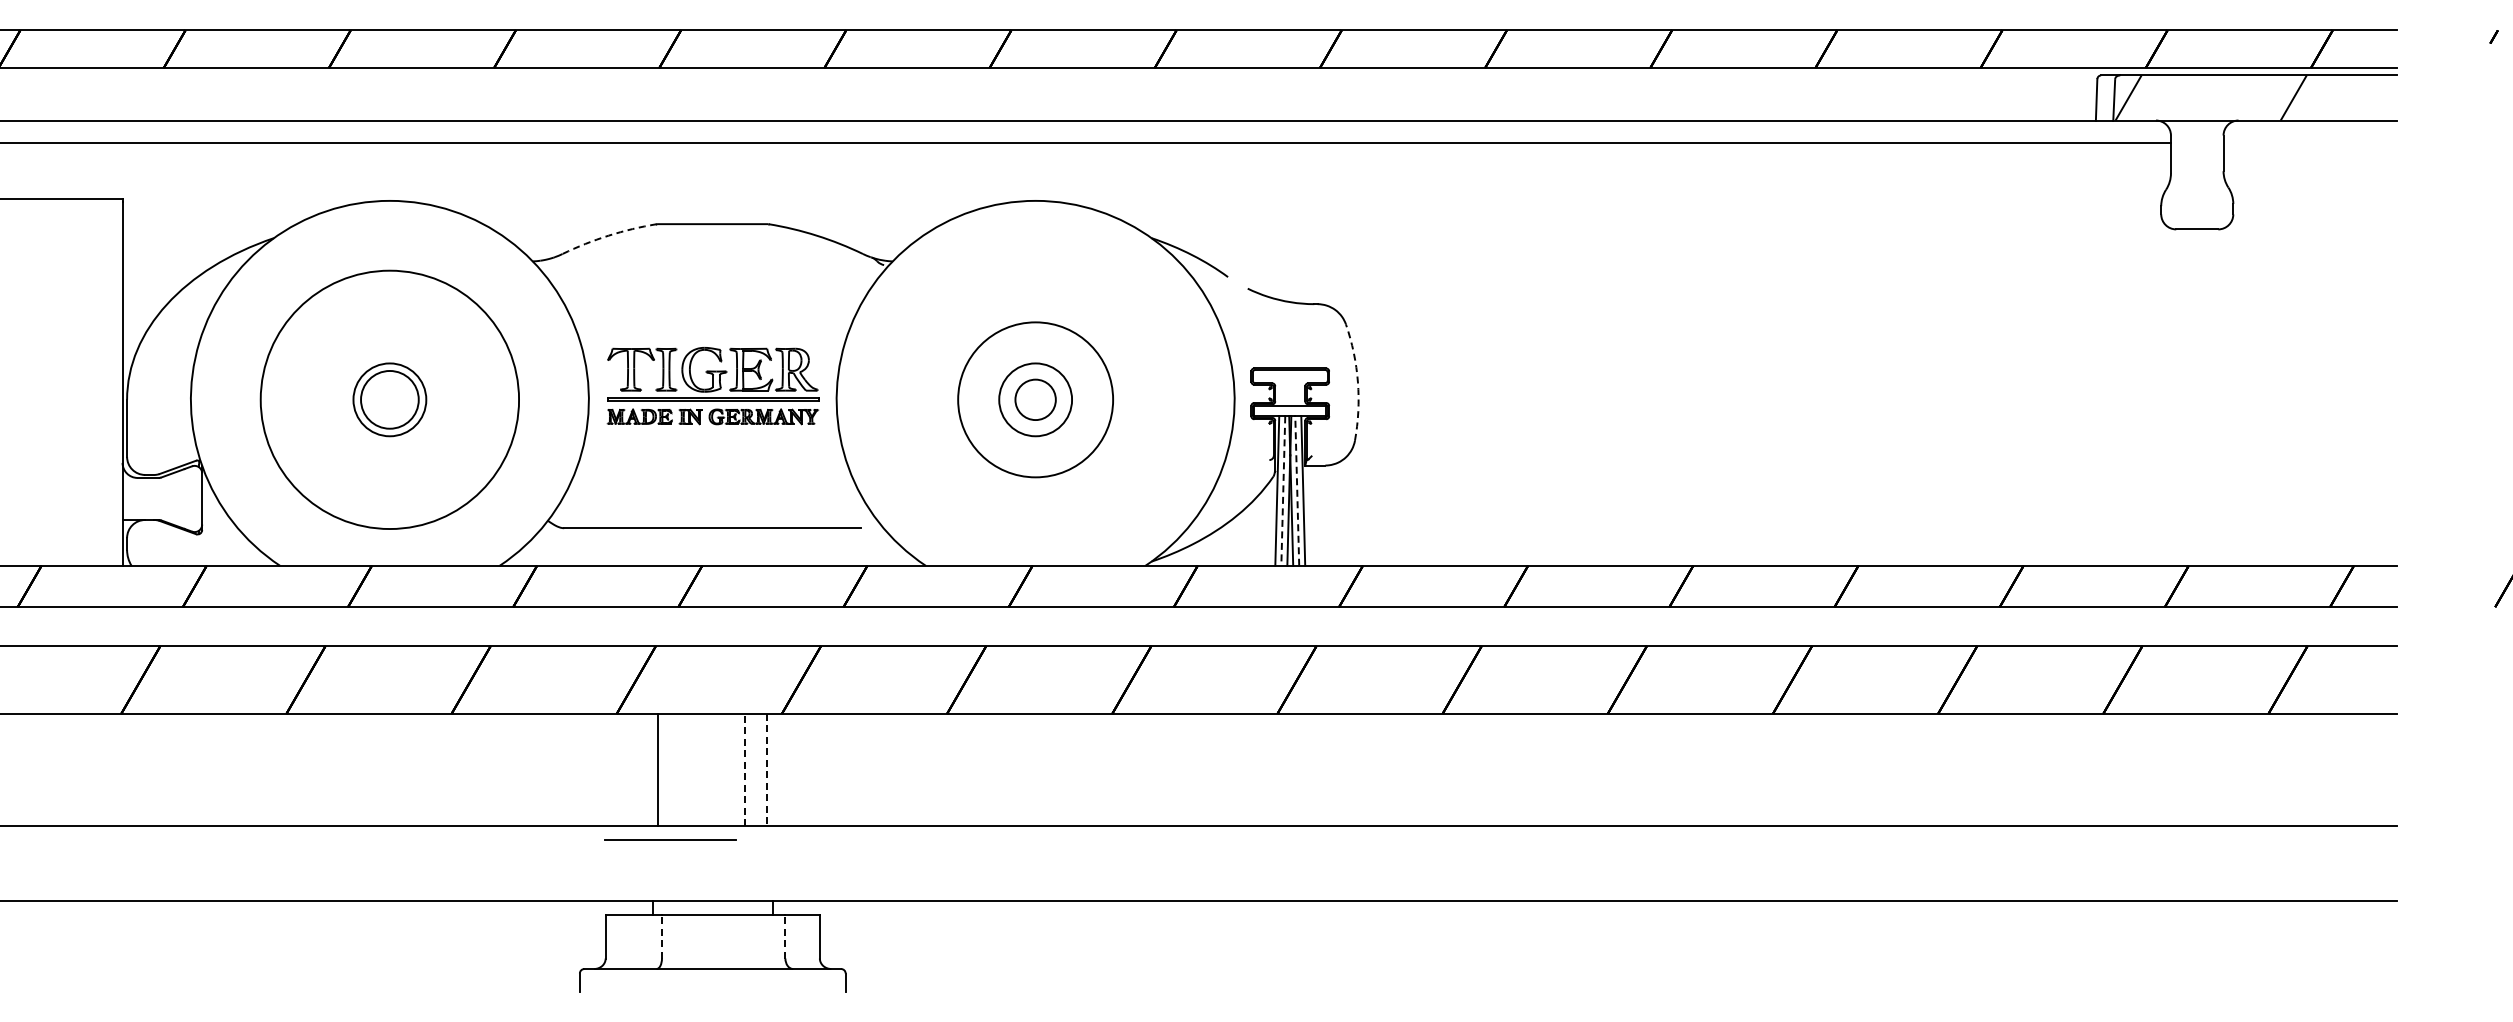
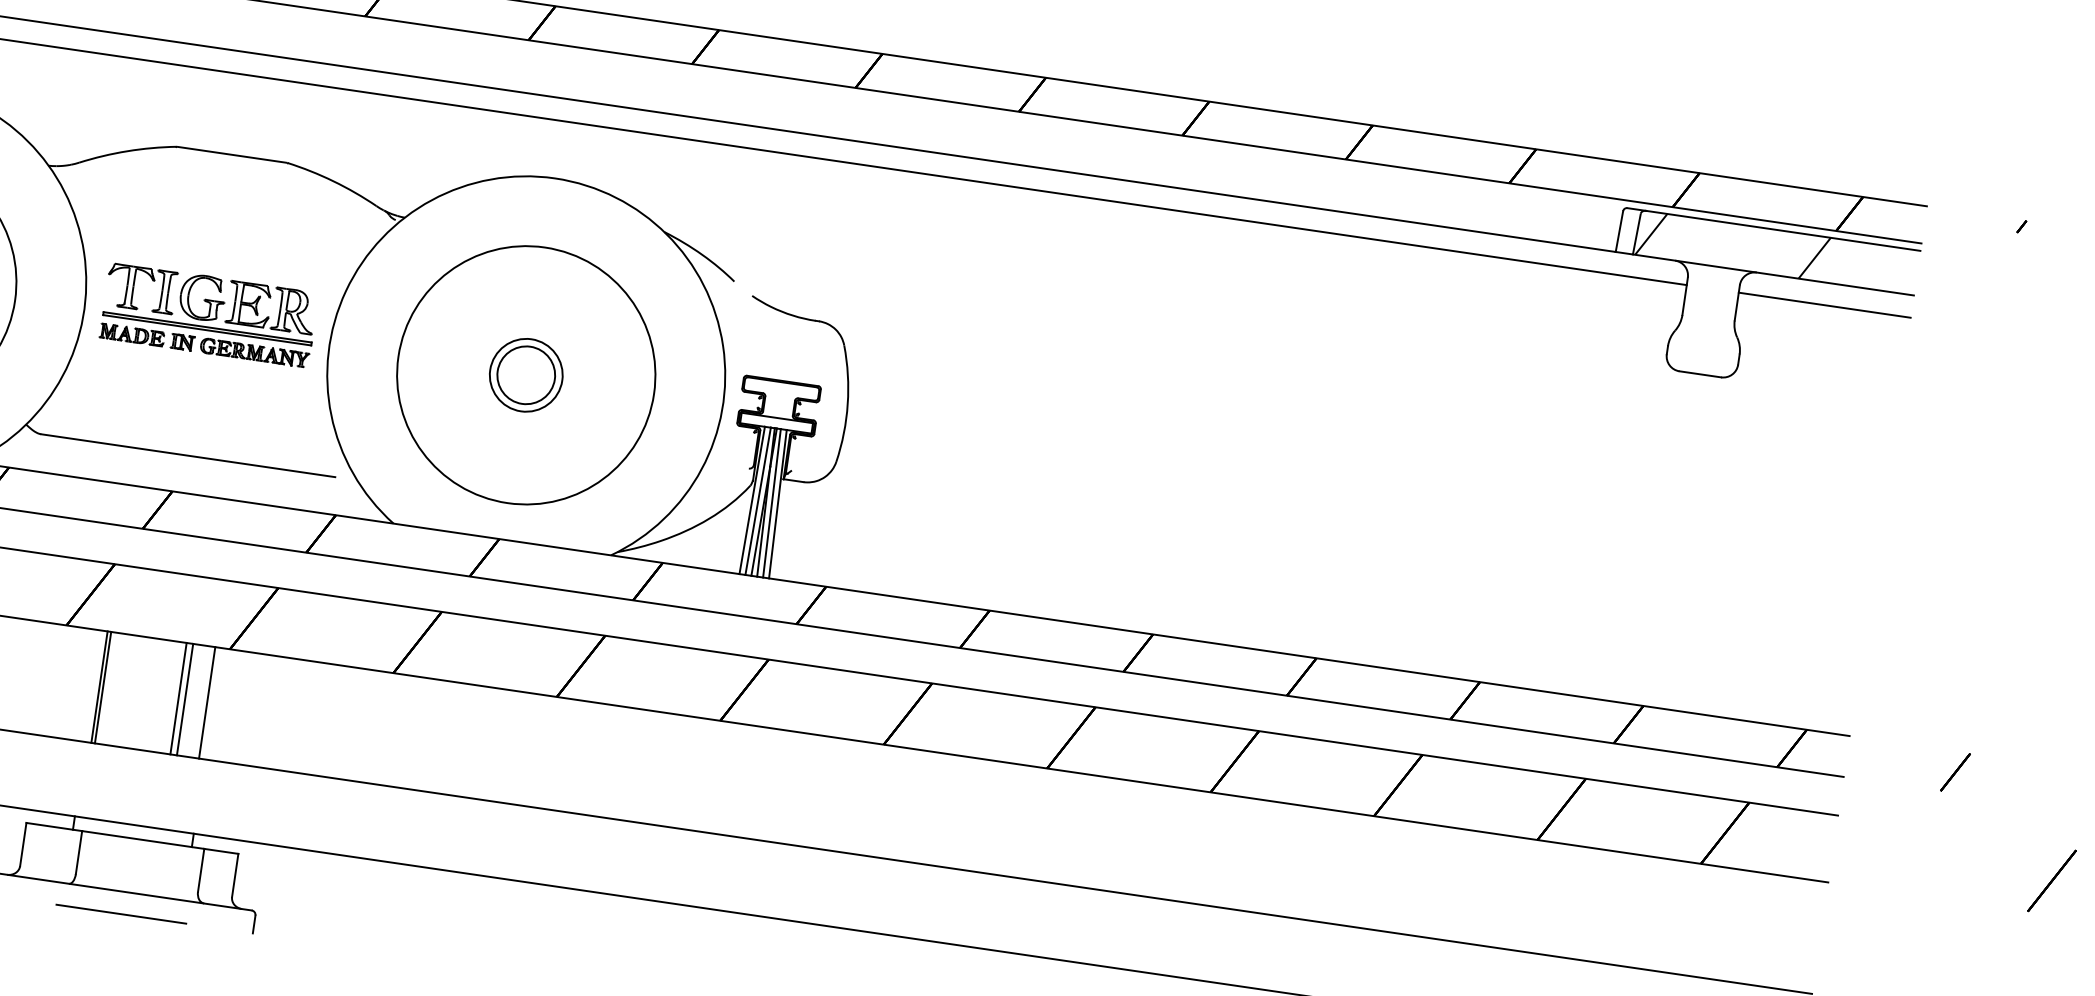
line: (2310, 143) -> (1824, 305), added
arc: (608, 235) -> (127, 151), dashed -> solid
arc: (1357, 382) -> (847, 404), dashed -> solid
circle: (1035, 399) -> (526, 374), size x1.43
circle: (1035, 399) -> (526, 374), size x1.67
line: (1283, 491) -> (758, 501), dashed -> solid
line: (1297, 491) -> (772, 503), dashed -> solid
line: (661, 769) -> (102, 687), added
line: (738, 769) -> (178, 698), added
line: (744, 769) -> (184, 699), dashed -> solid
line: (767, 770) -> (207, 703), dashed -> solid
line: (670, 839) -> (121, 914), moved
line: (661, 936) -> (78, 852), dashed -> solid
line: (785, 936) -> (201, 870), dashed -> solid

